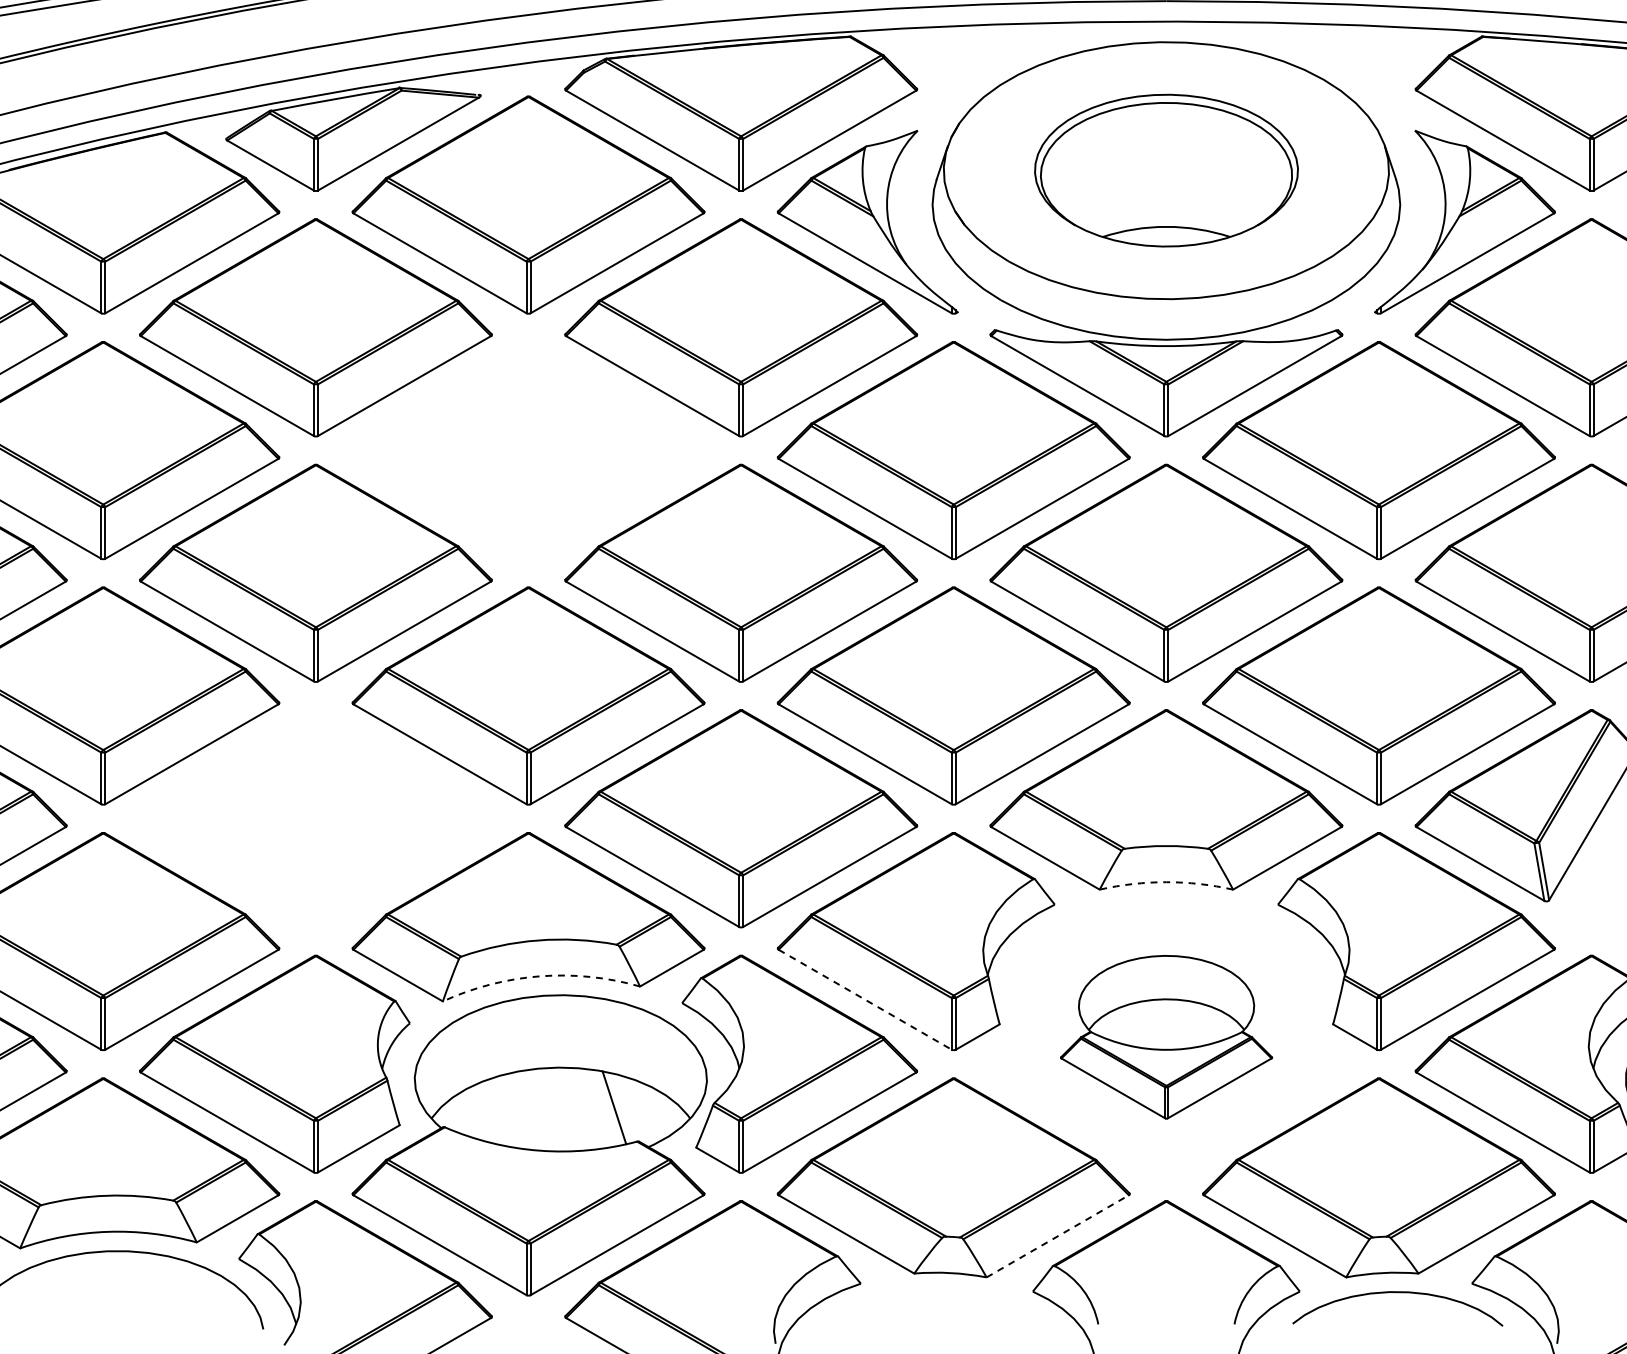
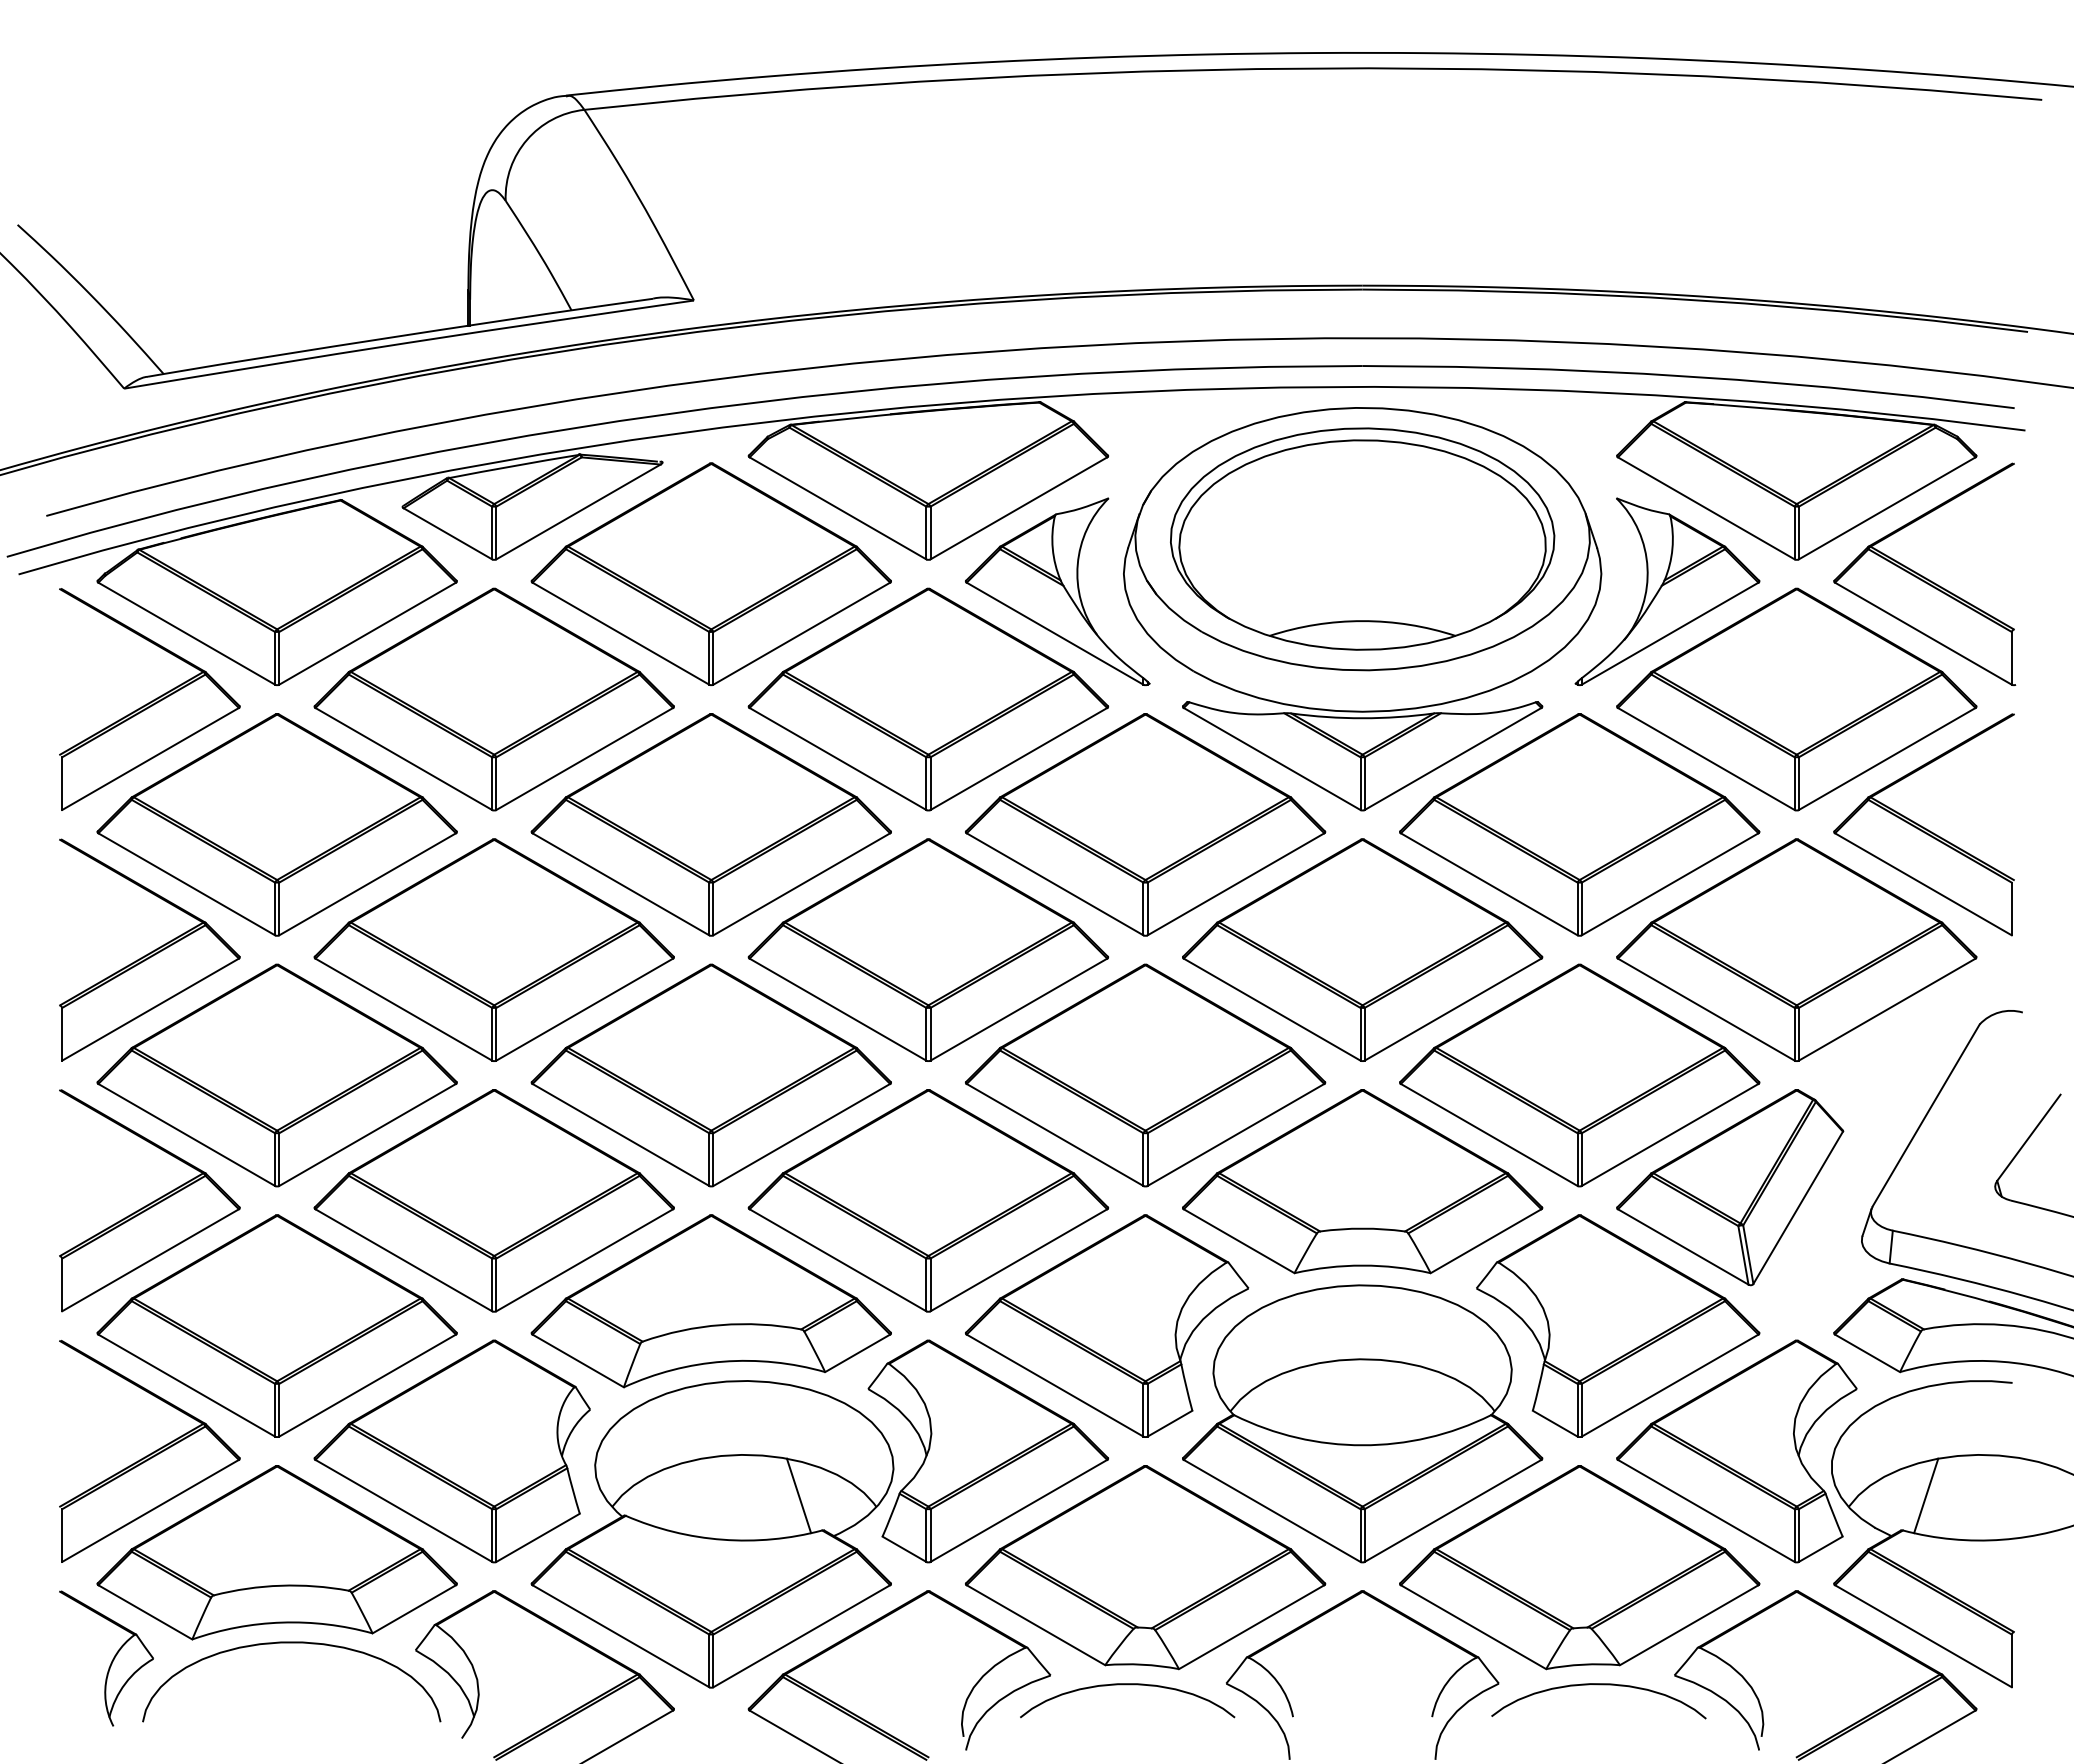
part: (1166, 170) -> (1362, 538), size x1.43
part: (527, 450) -> (710, 824), added
part: (315, 818) -> (493, 1200), added
arc: (1166, 882) -> (1362, 1265), dashed -> solid
arc: (540, 976) -> (723, 1361), dashed -> solid
line: (865, 999) -> (1055, 1385), dashed -> solid
part: (1166, 1036) -> (1362, 1423), size x1.67
line: (1057, 1236) -> (1251, 1627), dashed -> solid
curve: (936, 1293) -> (1127, 1685), added

